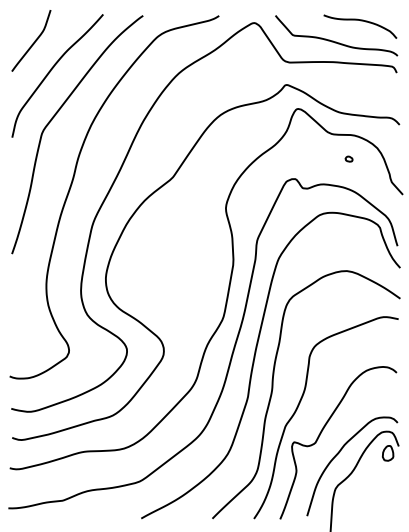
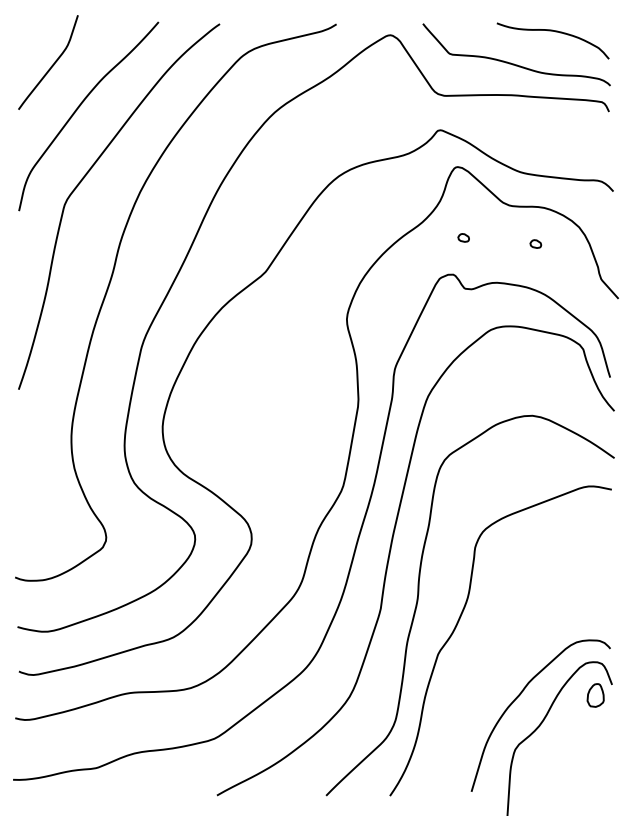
part: (301, 154) -> (462, 236), added
curve: (323, 430) -> (496, 660), removed

